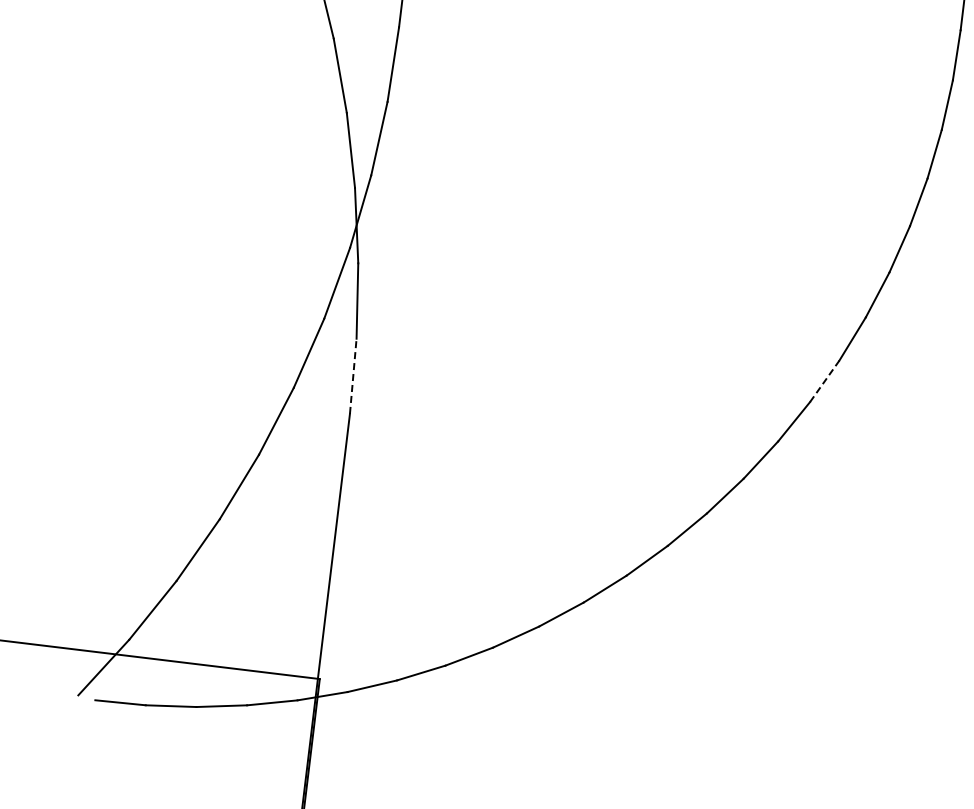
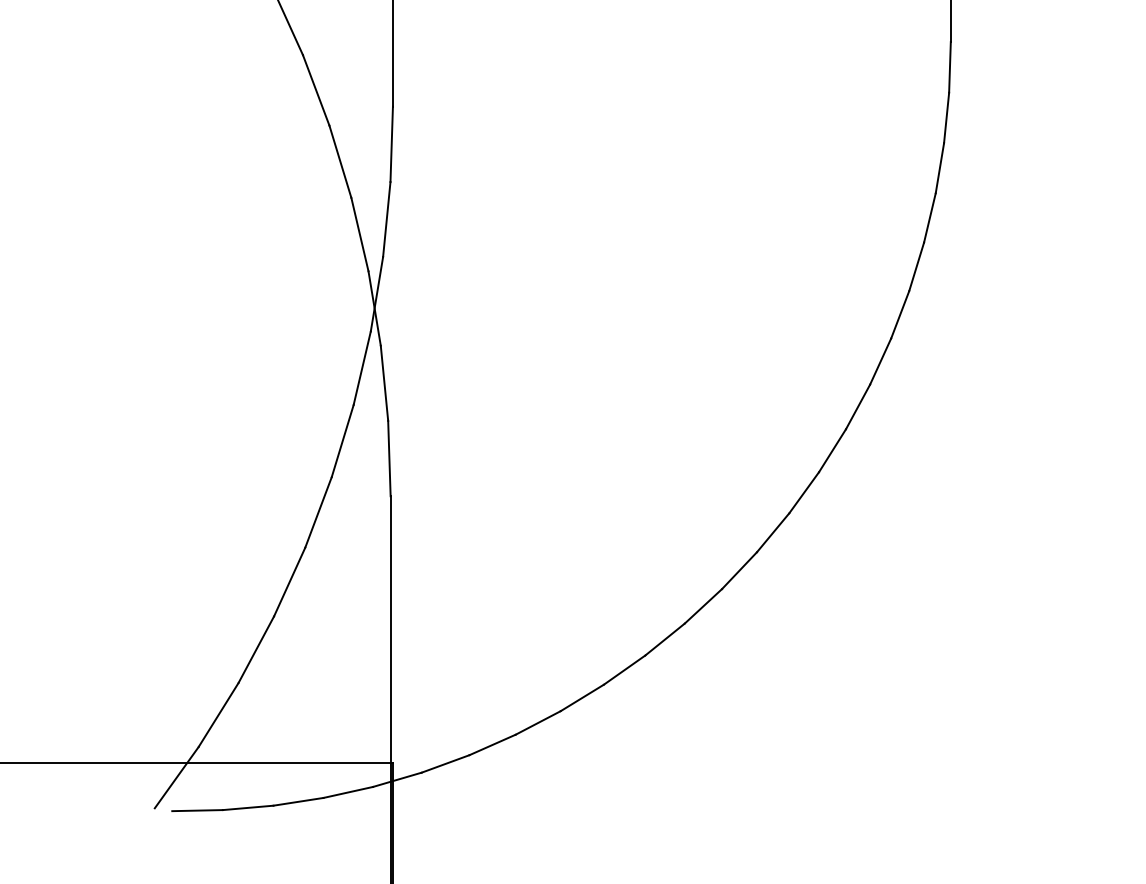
line: (353, 376) -> (389, 458), dashed -> solid
line: (825, 380) -> (858, 406), dashed -> solid

